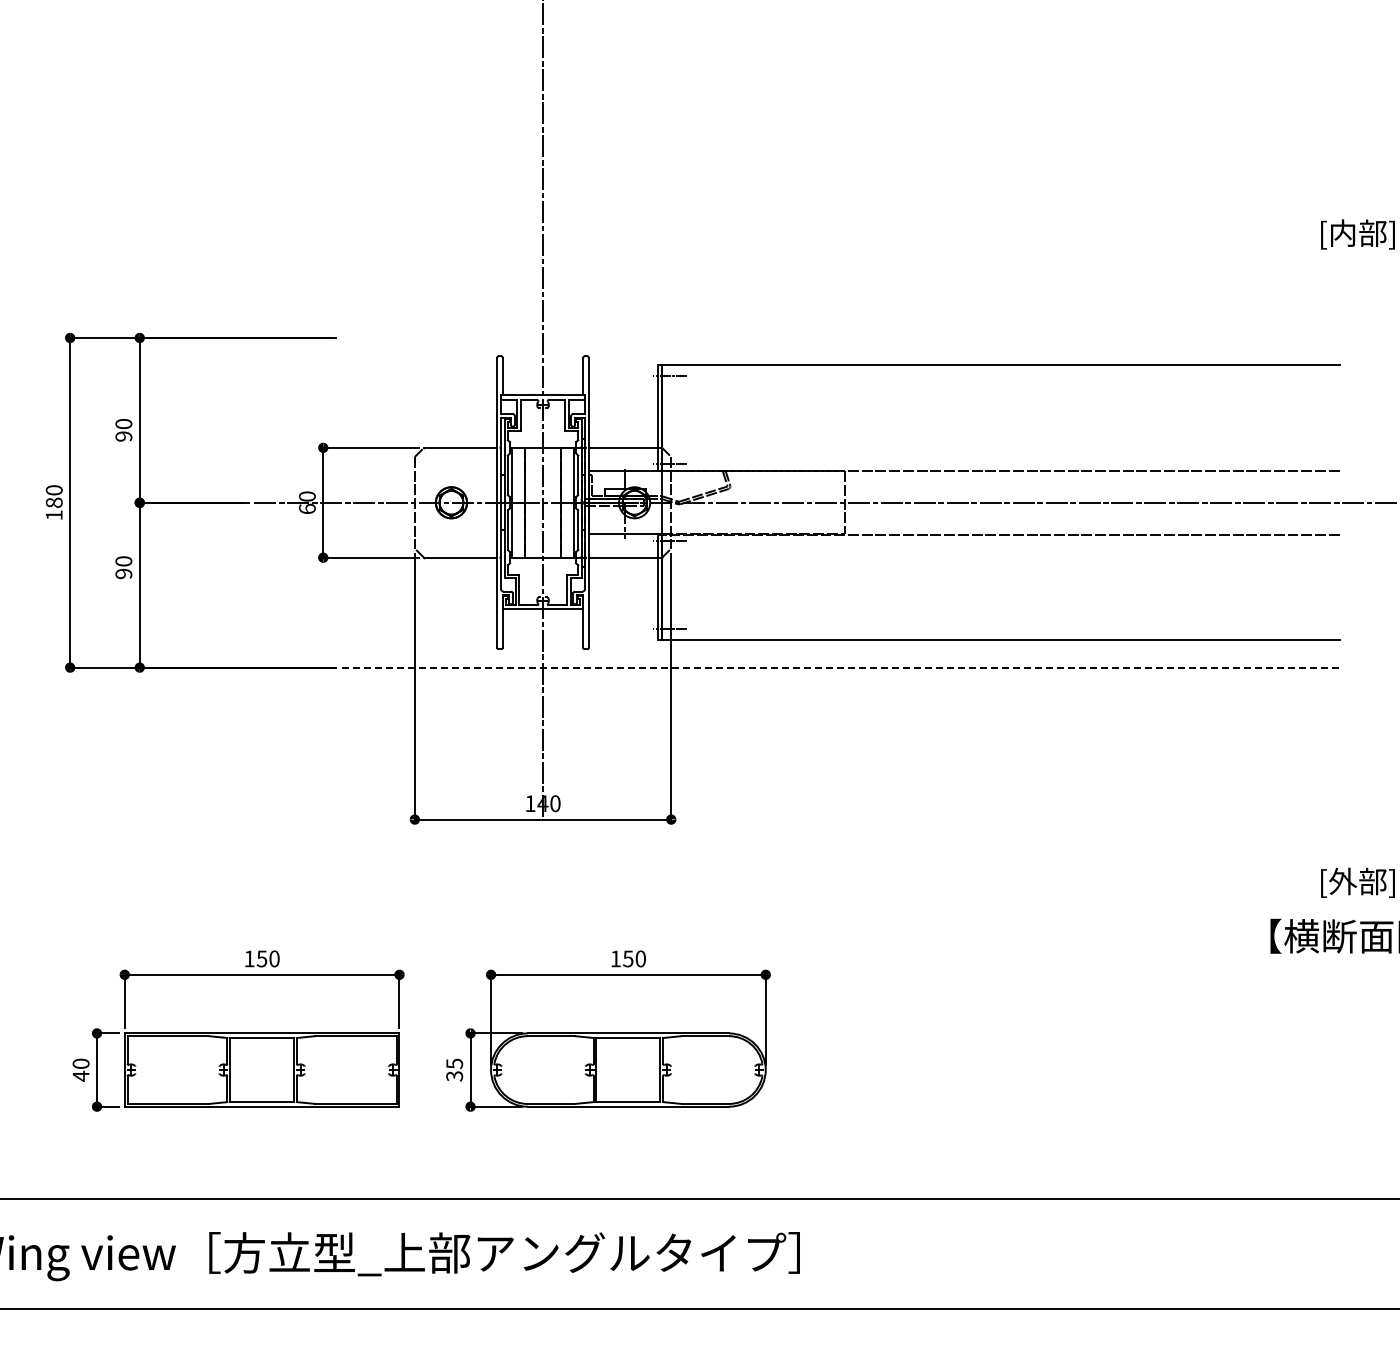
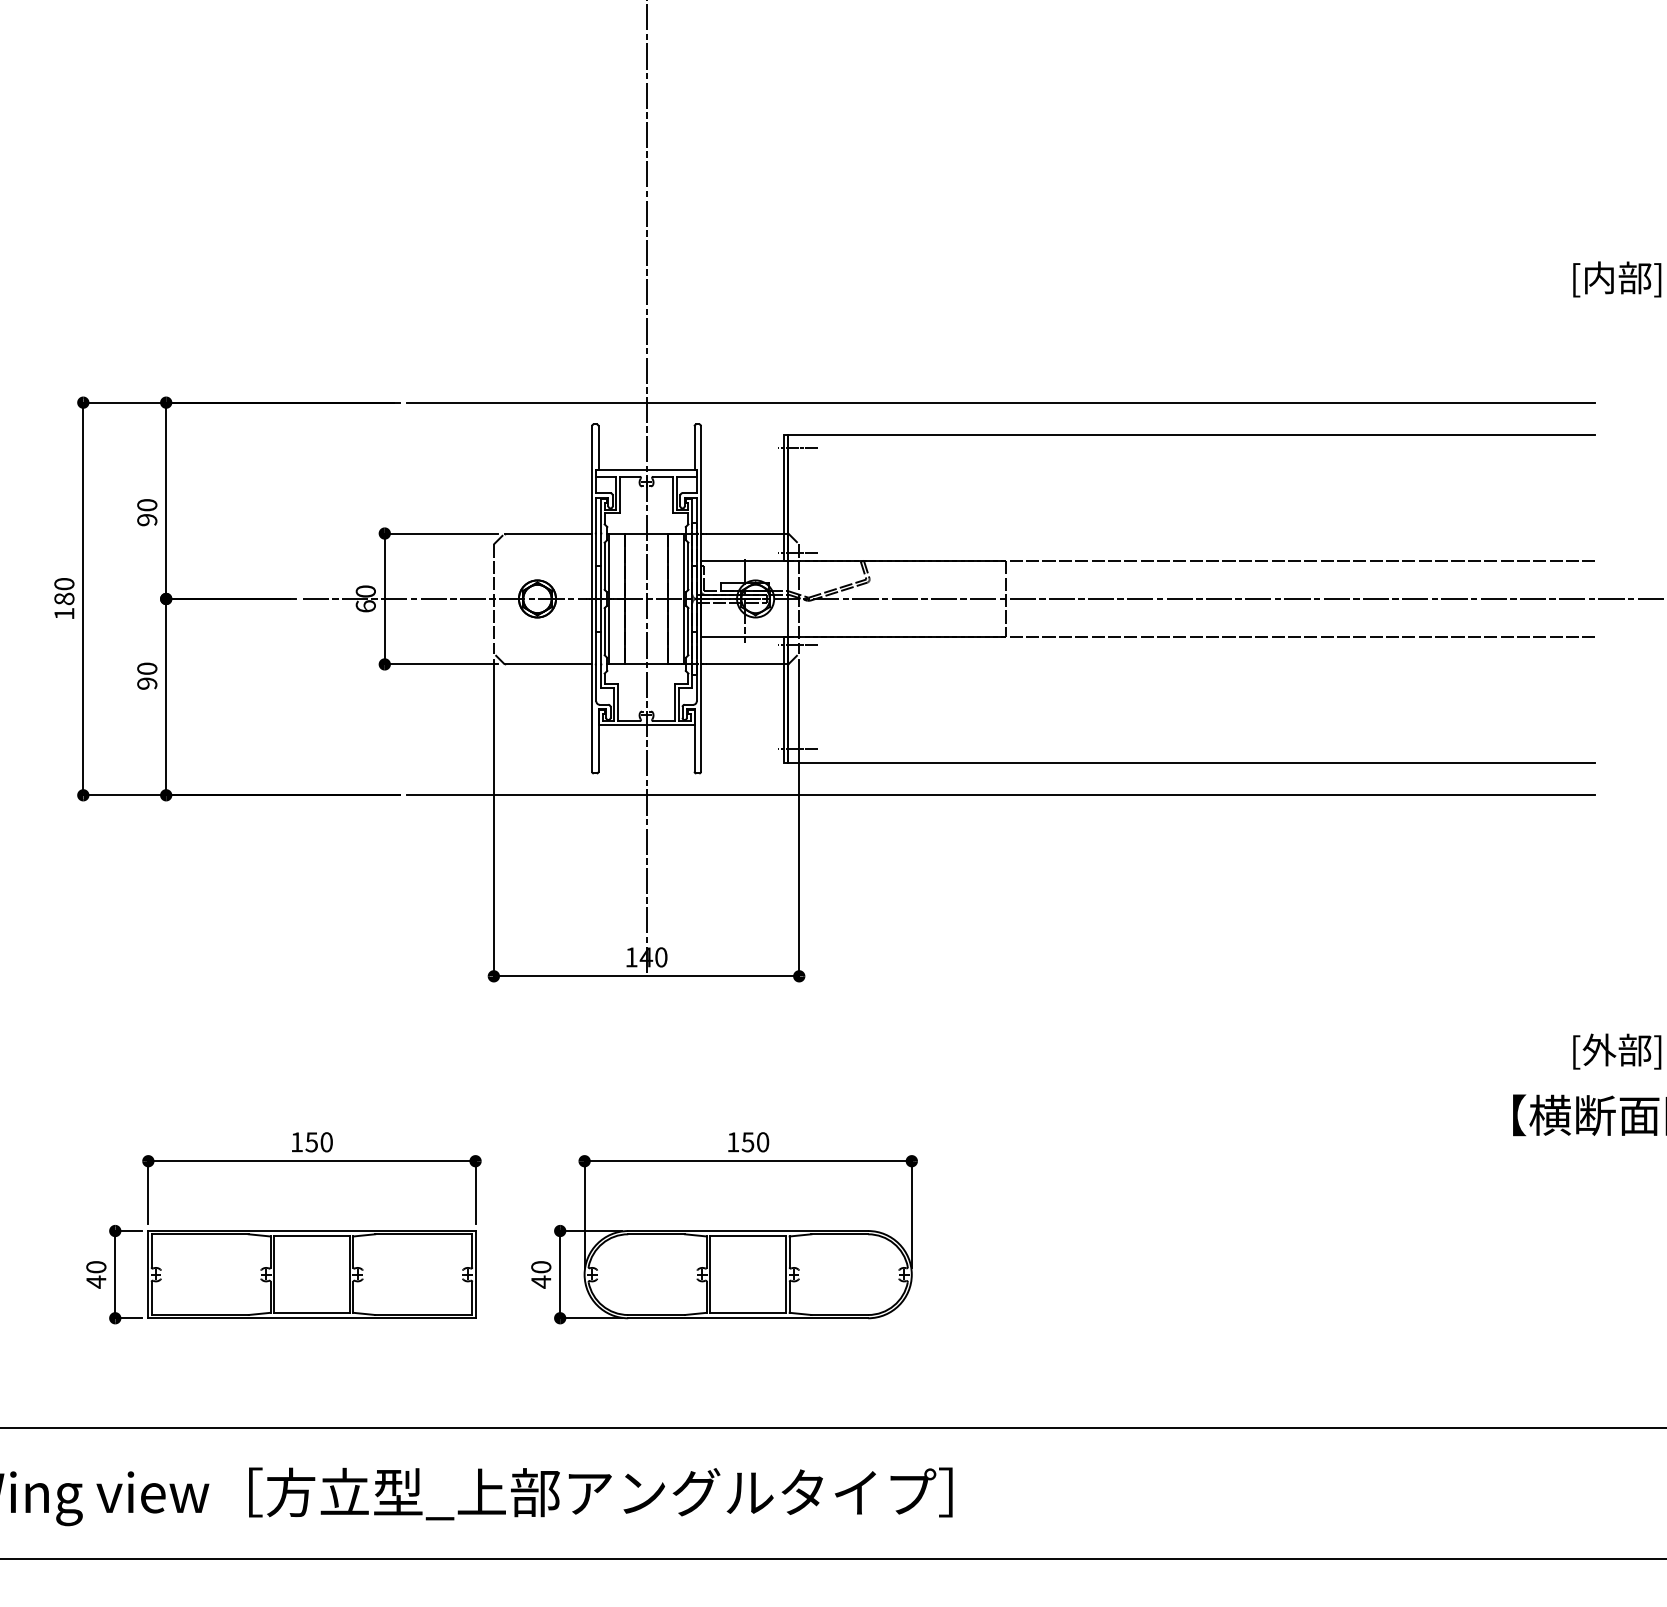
line: (840, 337) -> (1000, 402), added
line: (841, 667) -> (1002, 795), dashed -> solid
text: (454, 1069) -> (541, 1273), 35 -> 40

